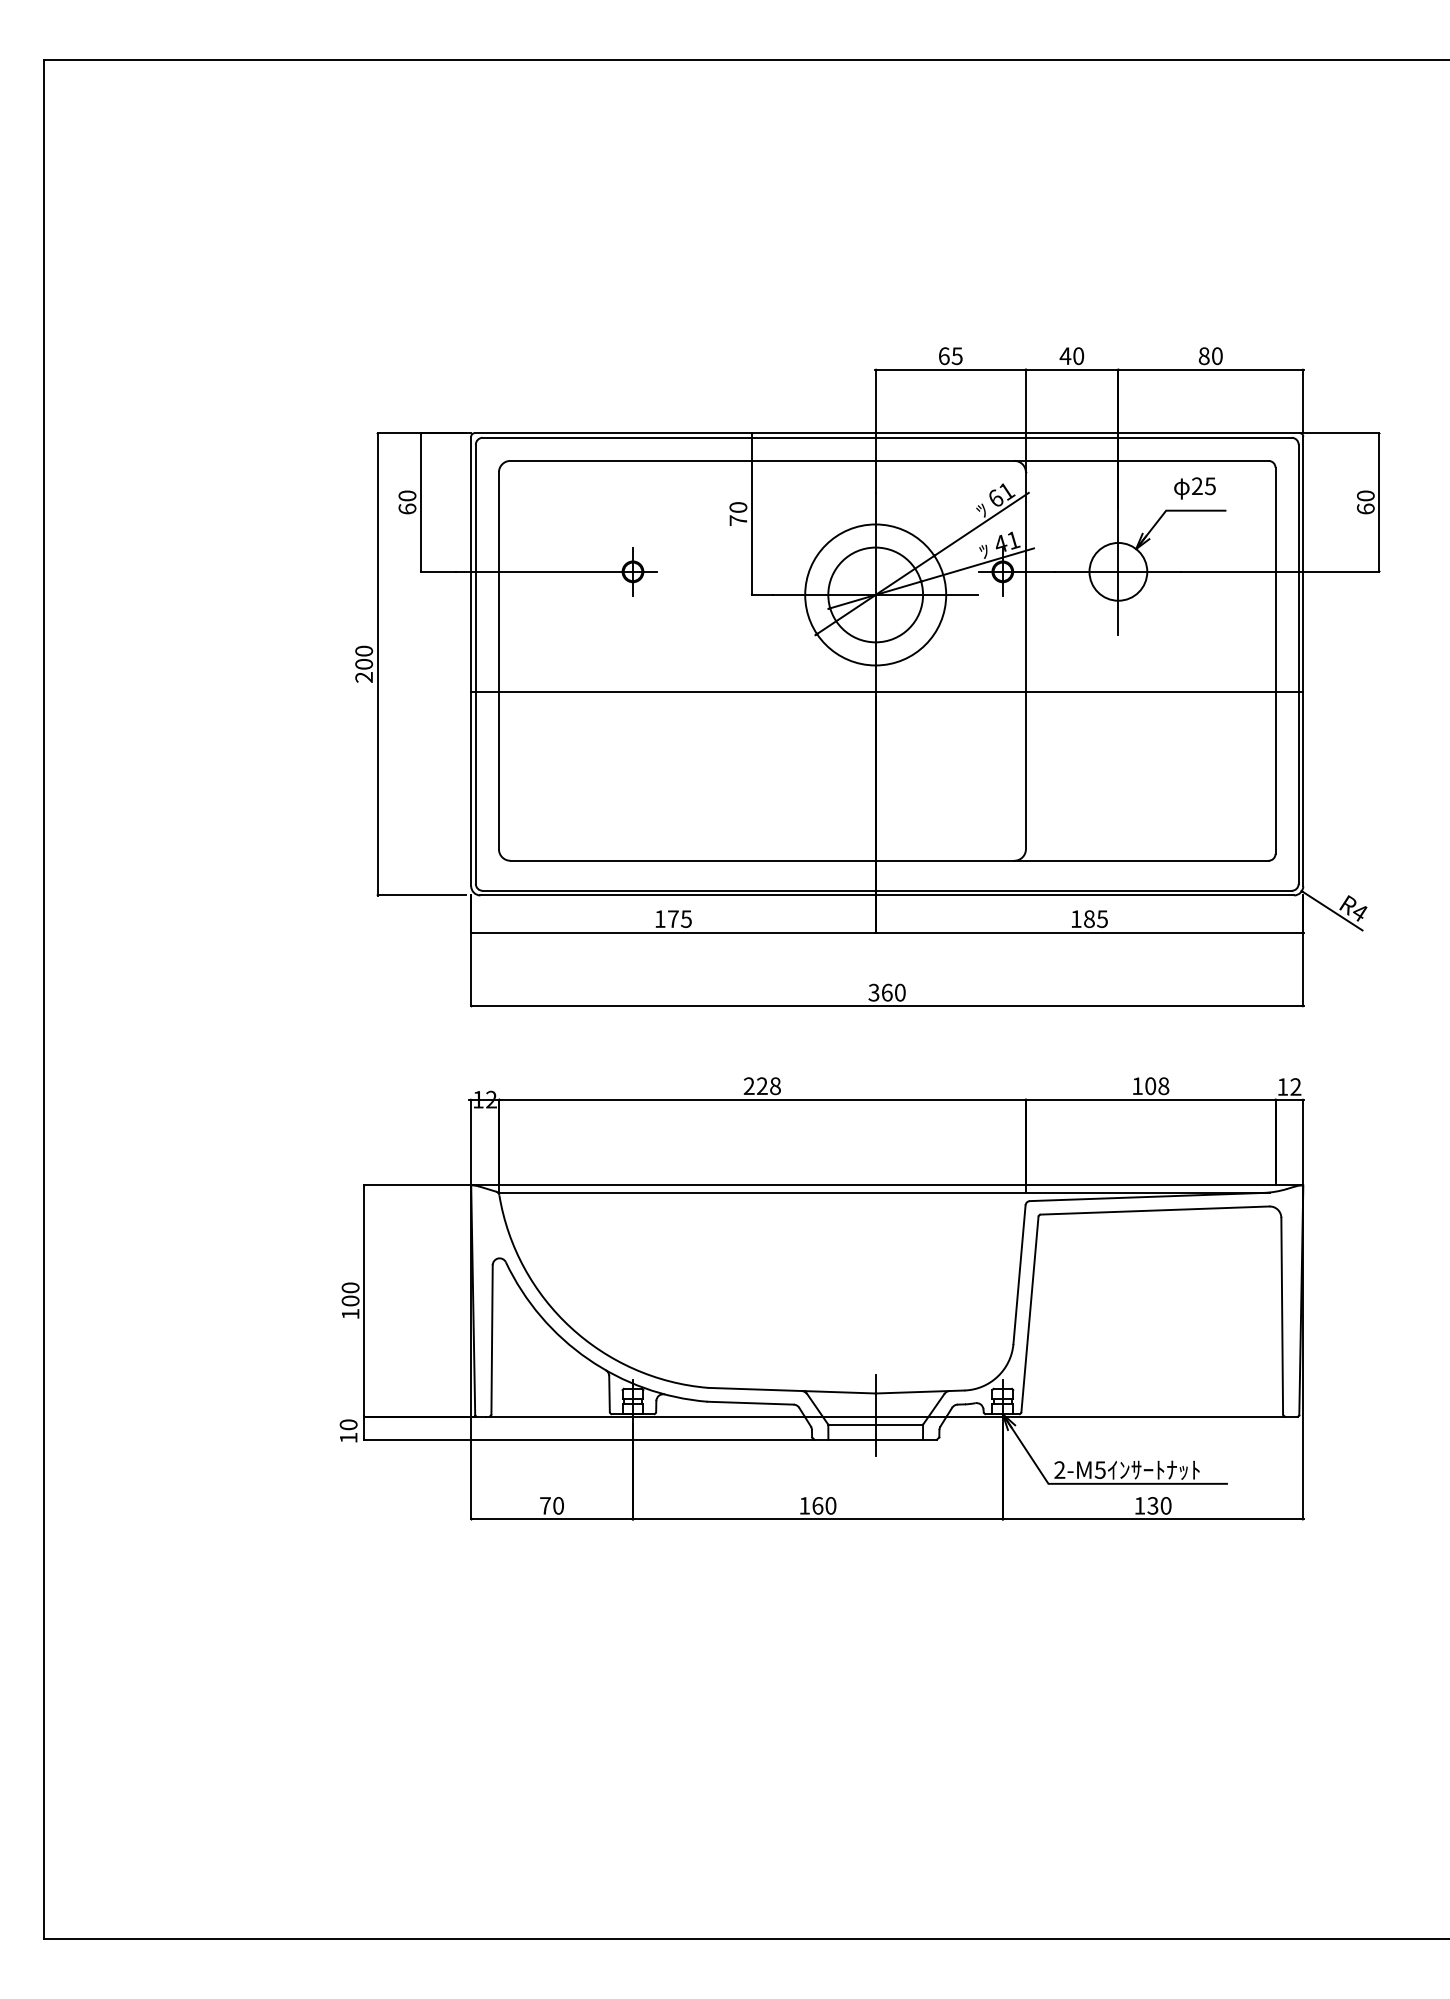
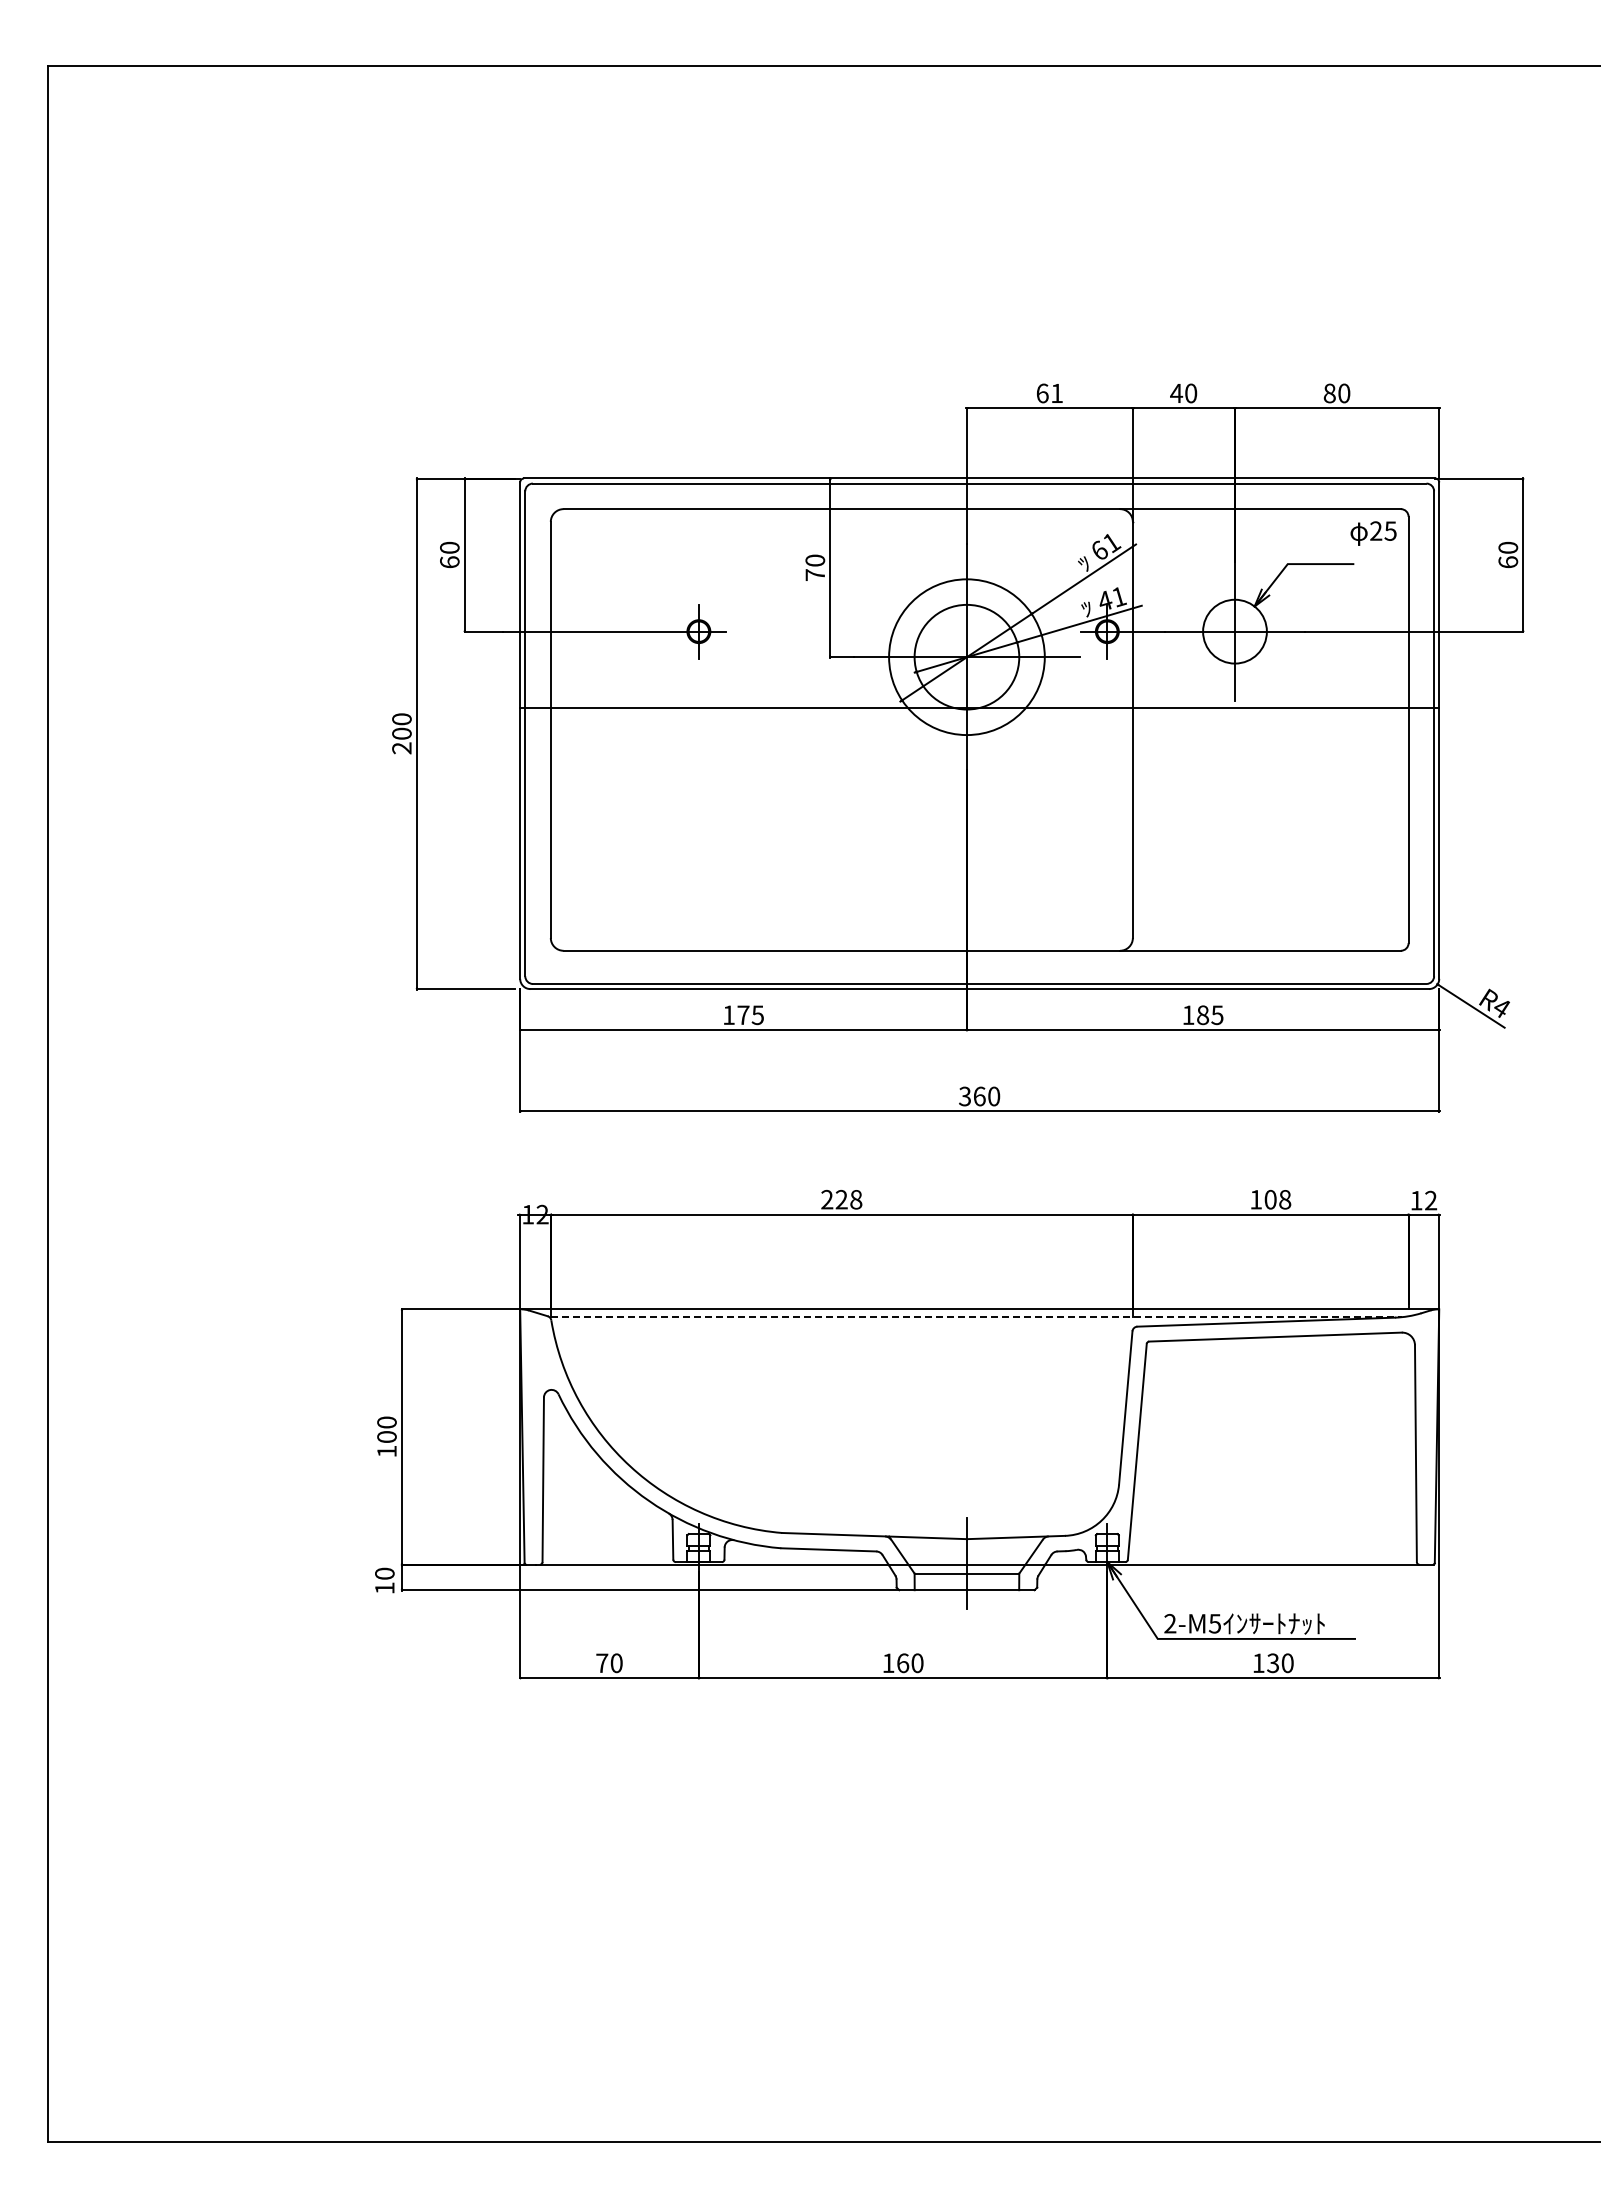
text: (956, 356) -> (1056, 393), 65 -> 61
text: (1194, 488) -> (1373, 533), moved
line: (887, 692) -> (979, 708), moved
line: (884, 1192) -> (976, 1317), solid -> dashed

